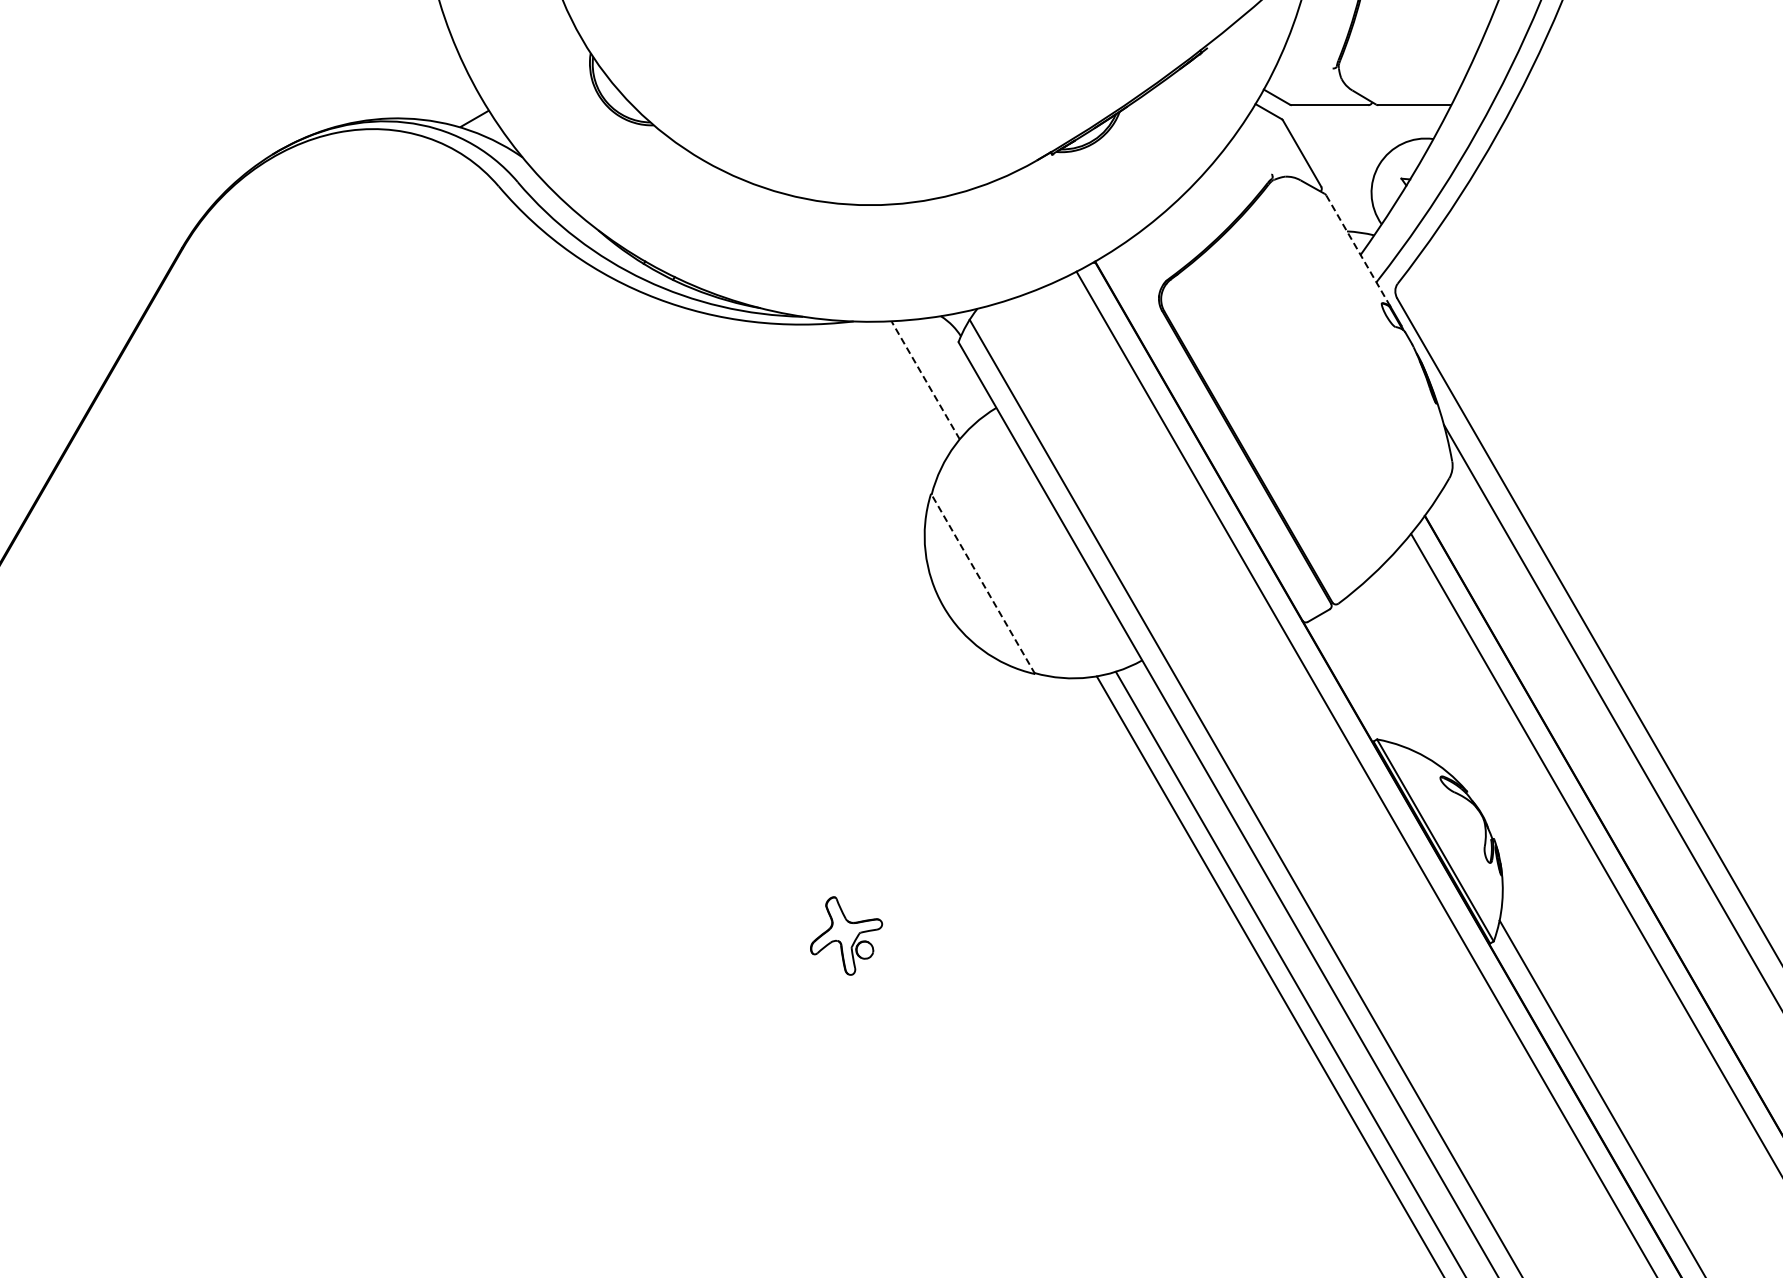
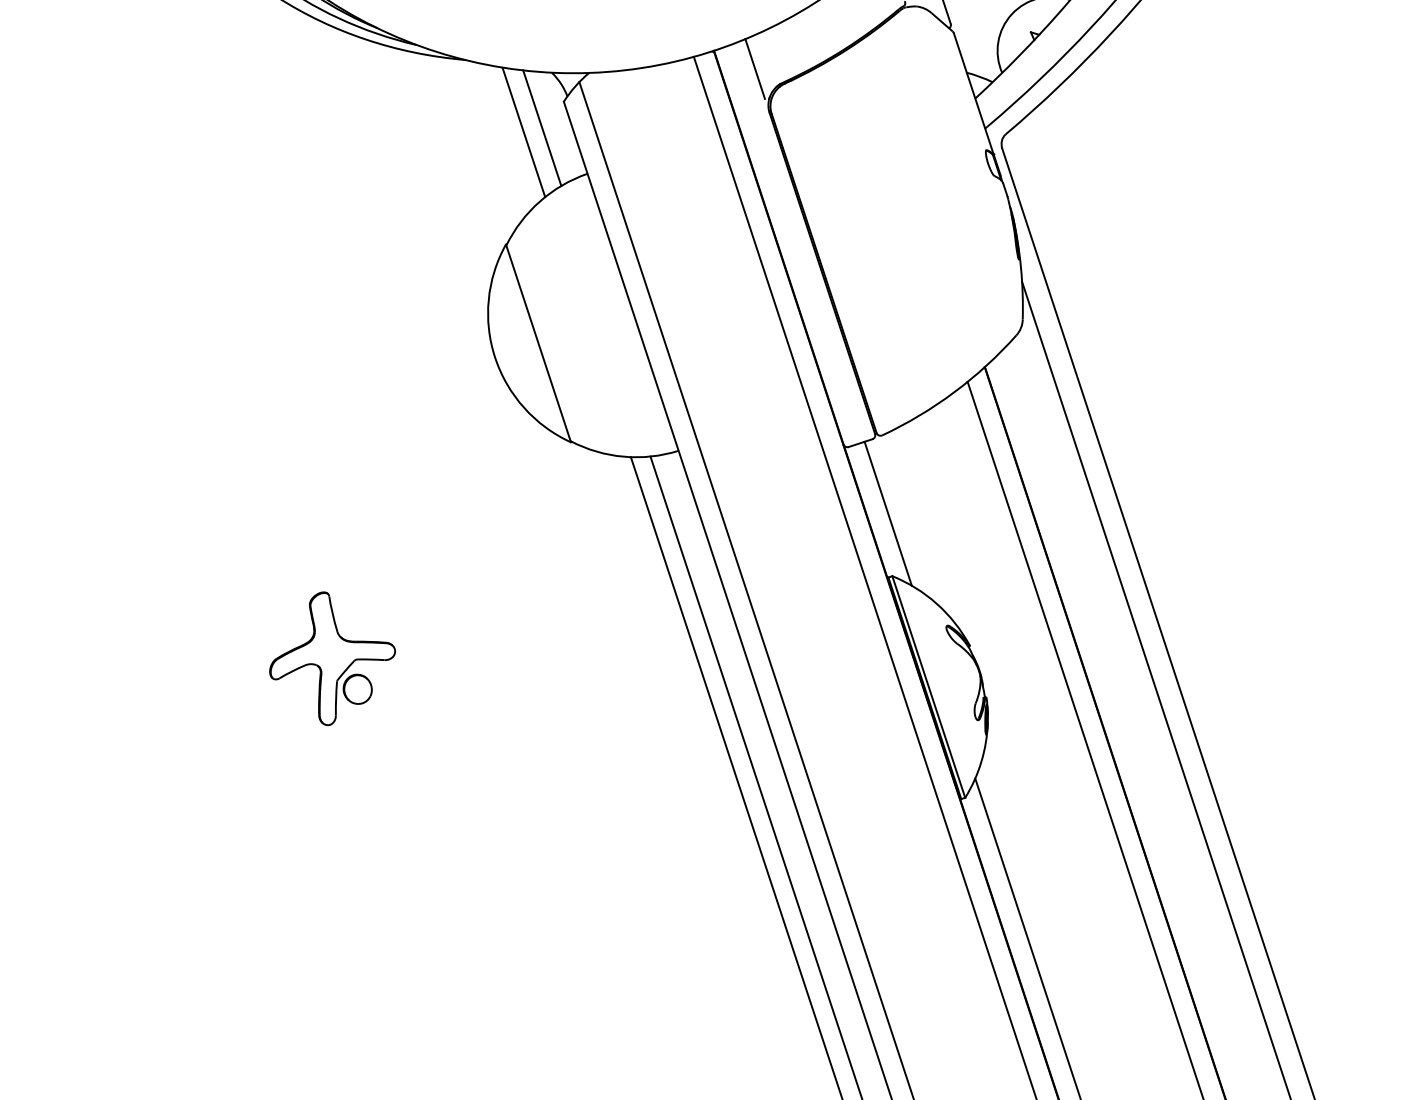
line: (1358, 250) -> (974, 93), dashed -> solid
line: (1138, 270) -> (754, 68), added
line: (942, 372) -> (541, 128), added
line: (925, 380) -> (523, 132), dashed -> solid
line: (982, 583) -> (537, 342), dashed -> solid
line: (1360, 678) -> (888, 513), added
part: (846, 935) -> (332, 659), size x1.67

